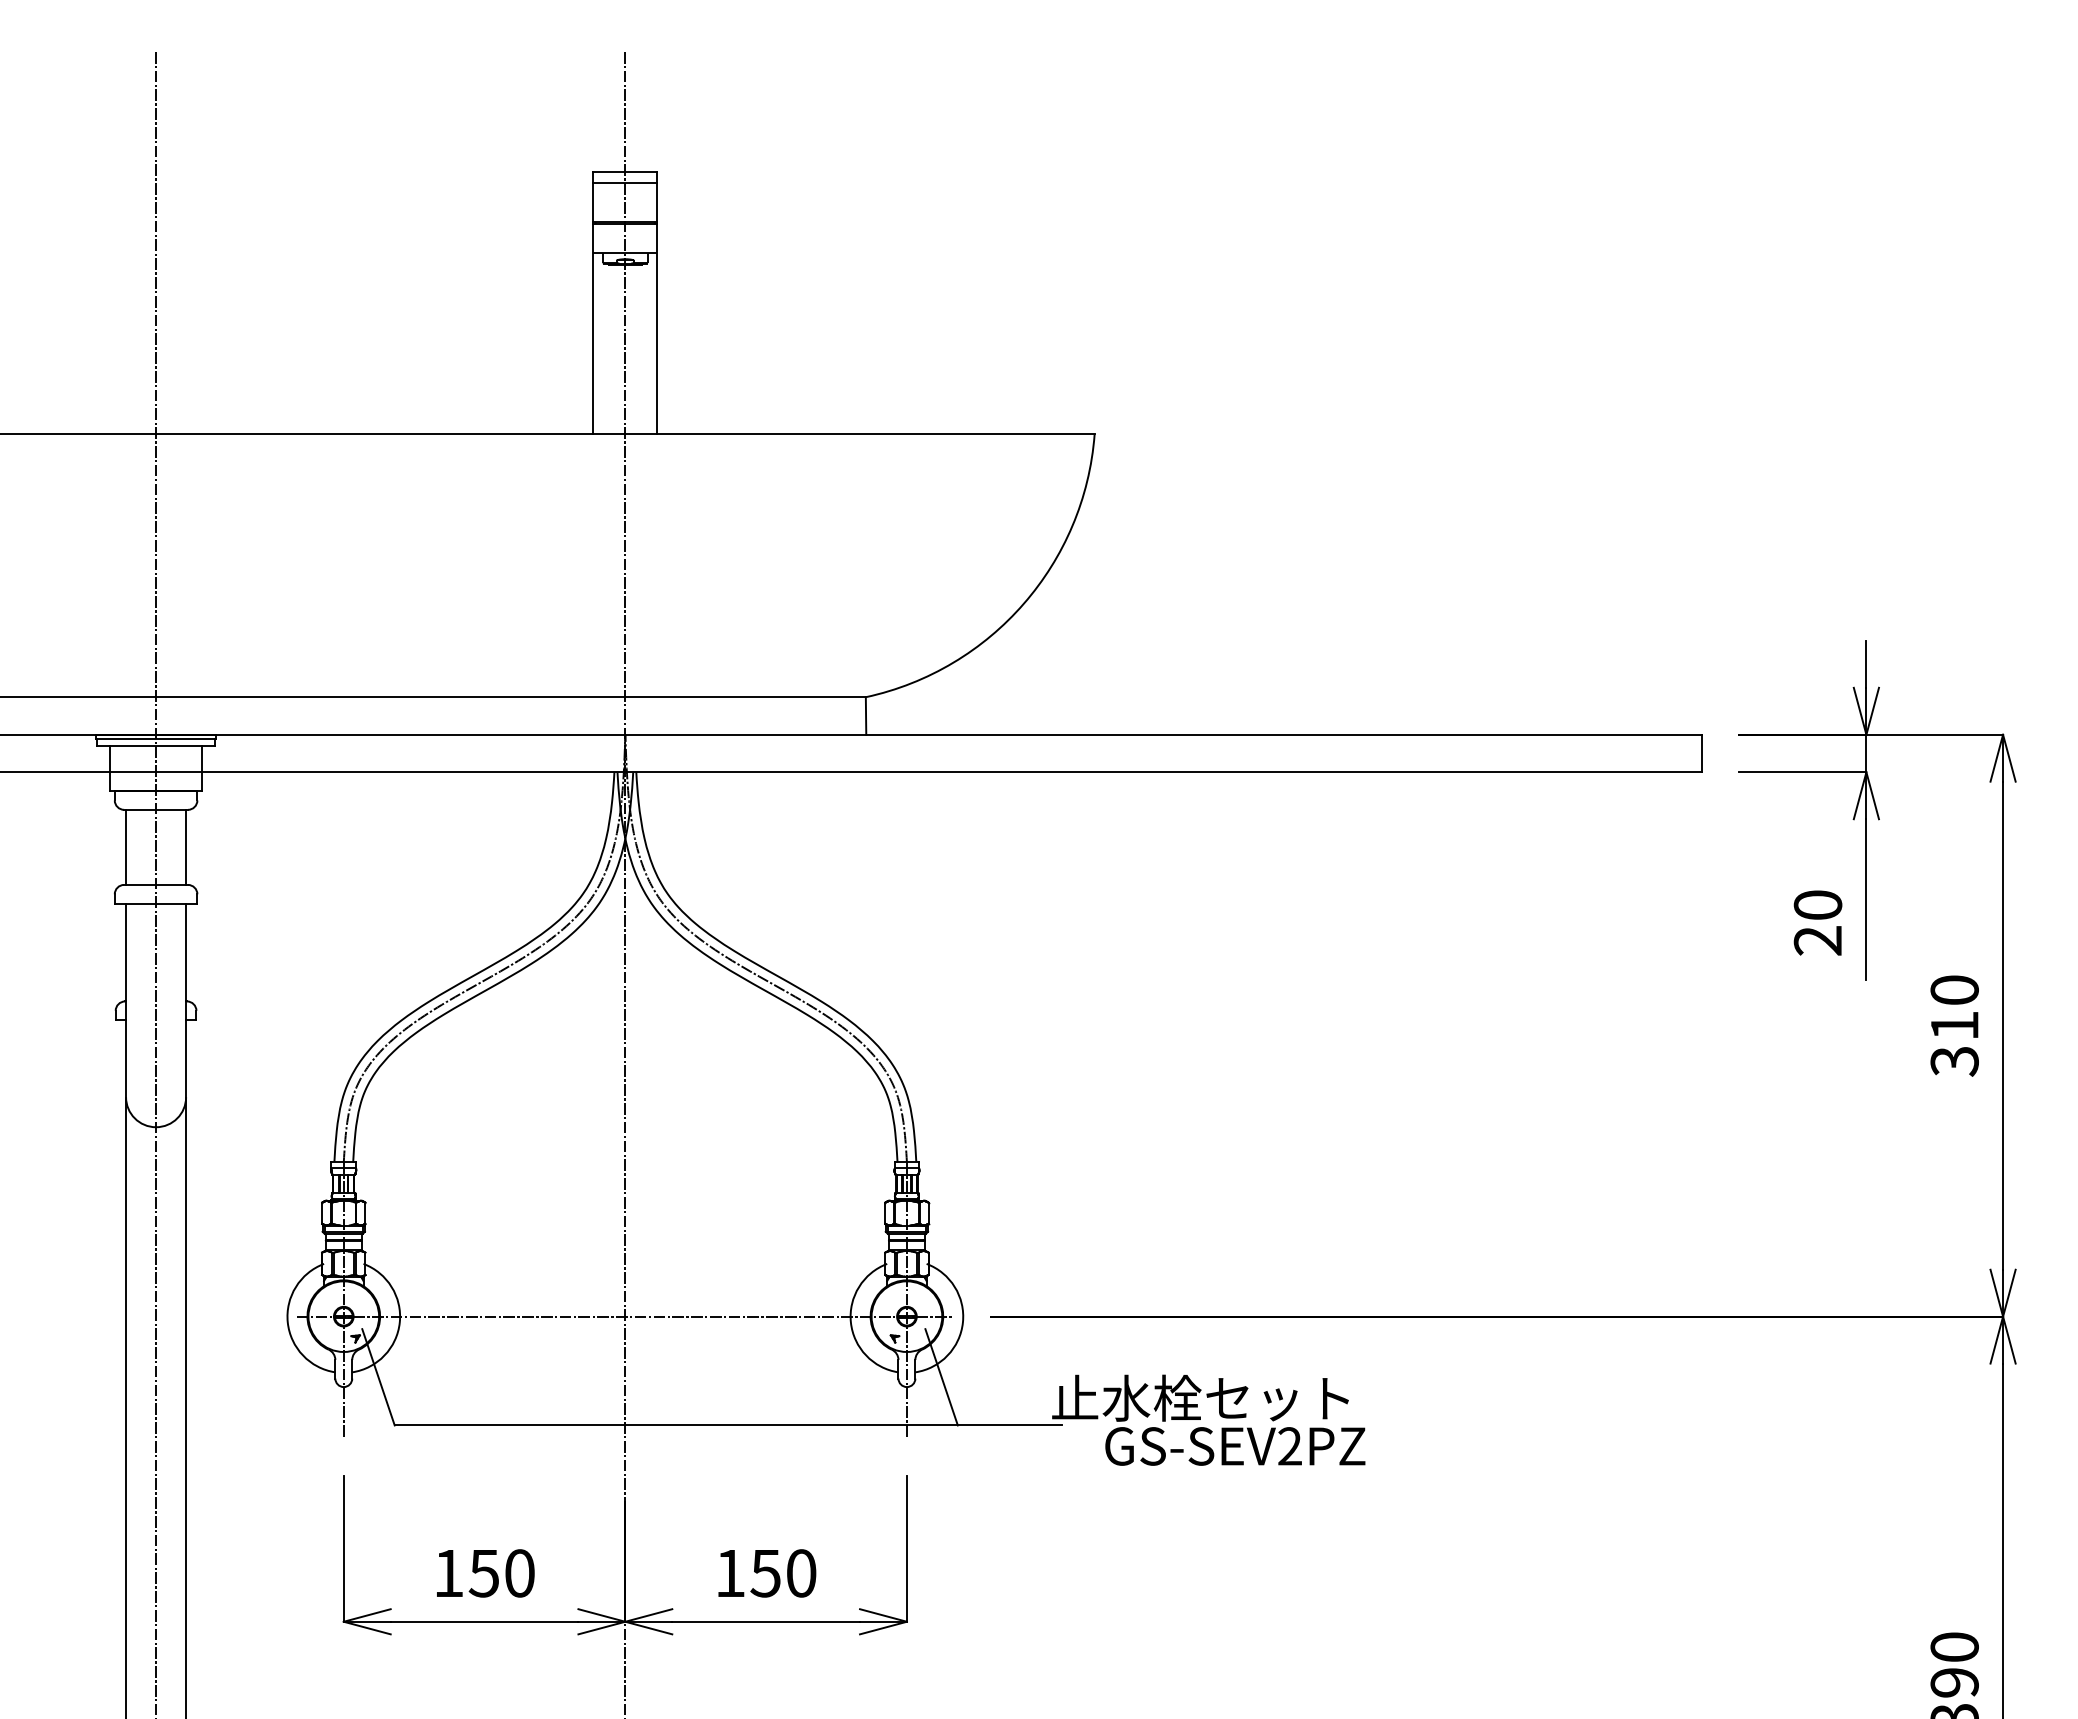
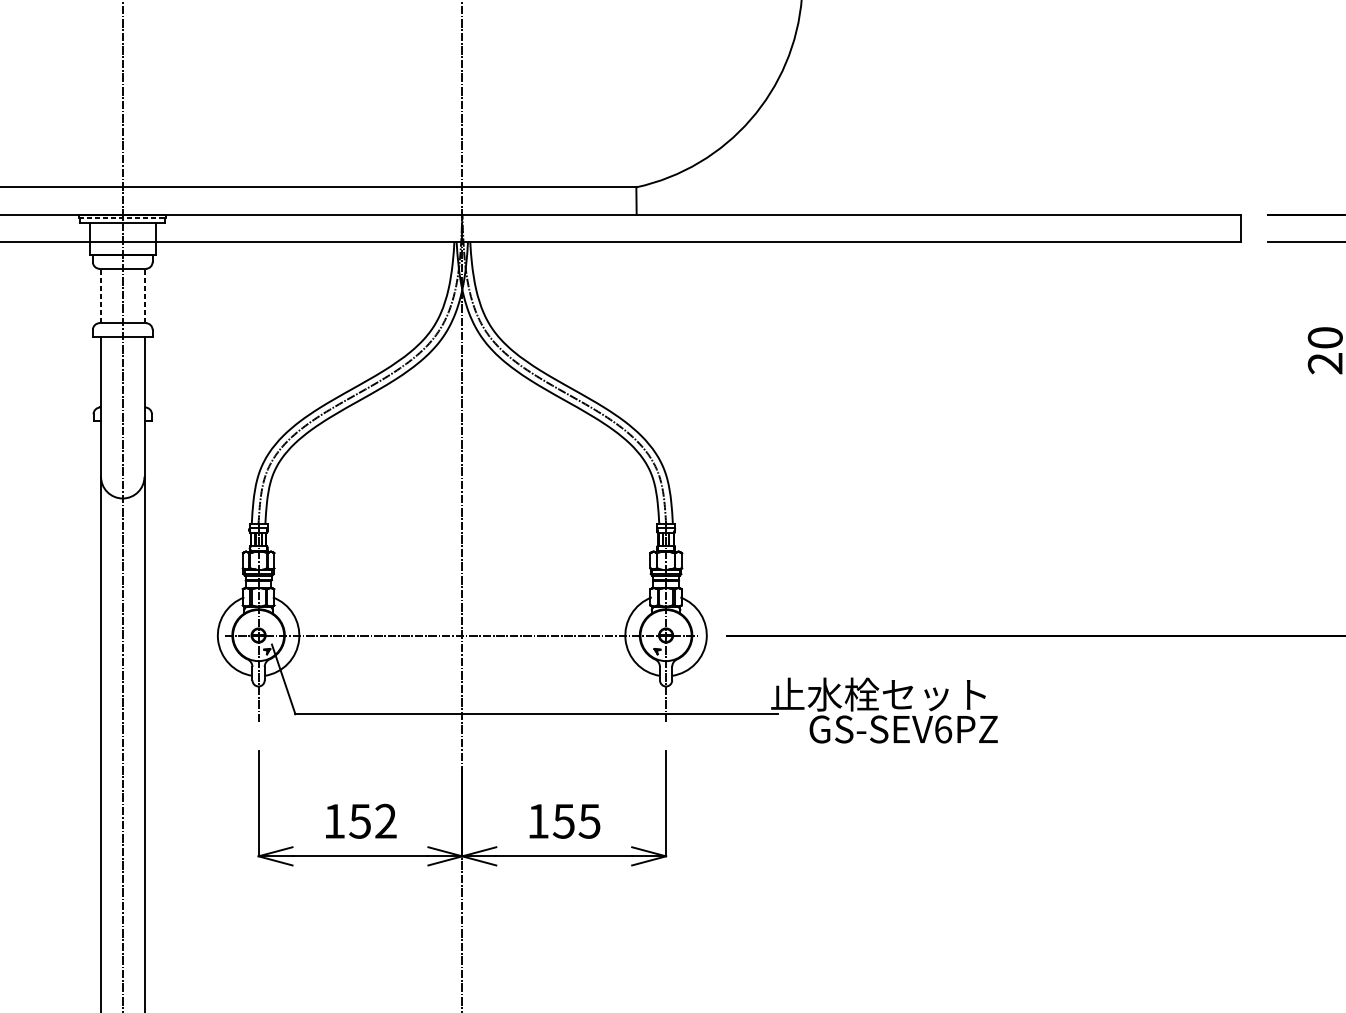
line: (156, 739) -> (123, 217), solid -> dashed
line: (126, 847) -> (101, 296), solid -> dashed
line: (186, 847) -> (144, 296), solid -> dashed
line: (941, 1377) -> (691, 679), removed
text: (1290, 1446) -> (943, 729), GS-SEV2PZ -> GS-SEV6PZ
text: (519, 1573) -> (385, 821), 150 -> 152
text: (800, 1573) -> (589, 821), 150 -> 155

